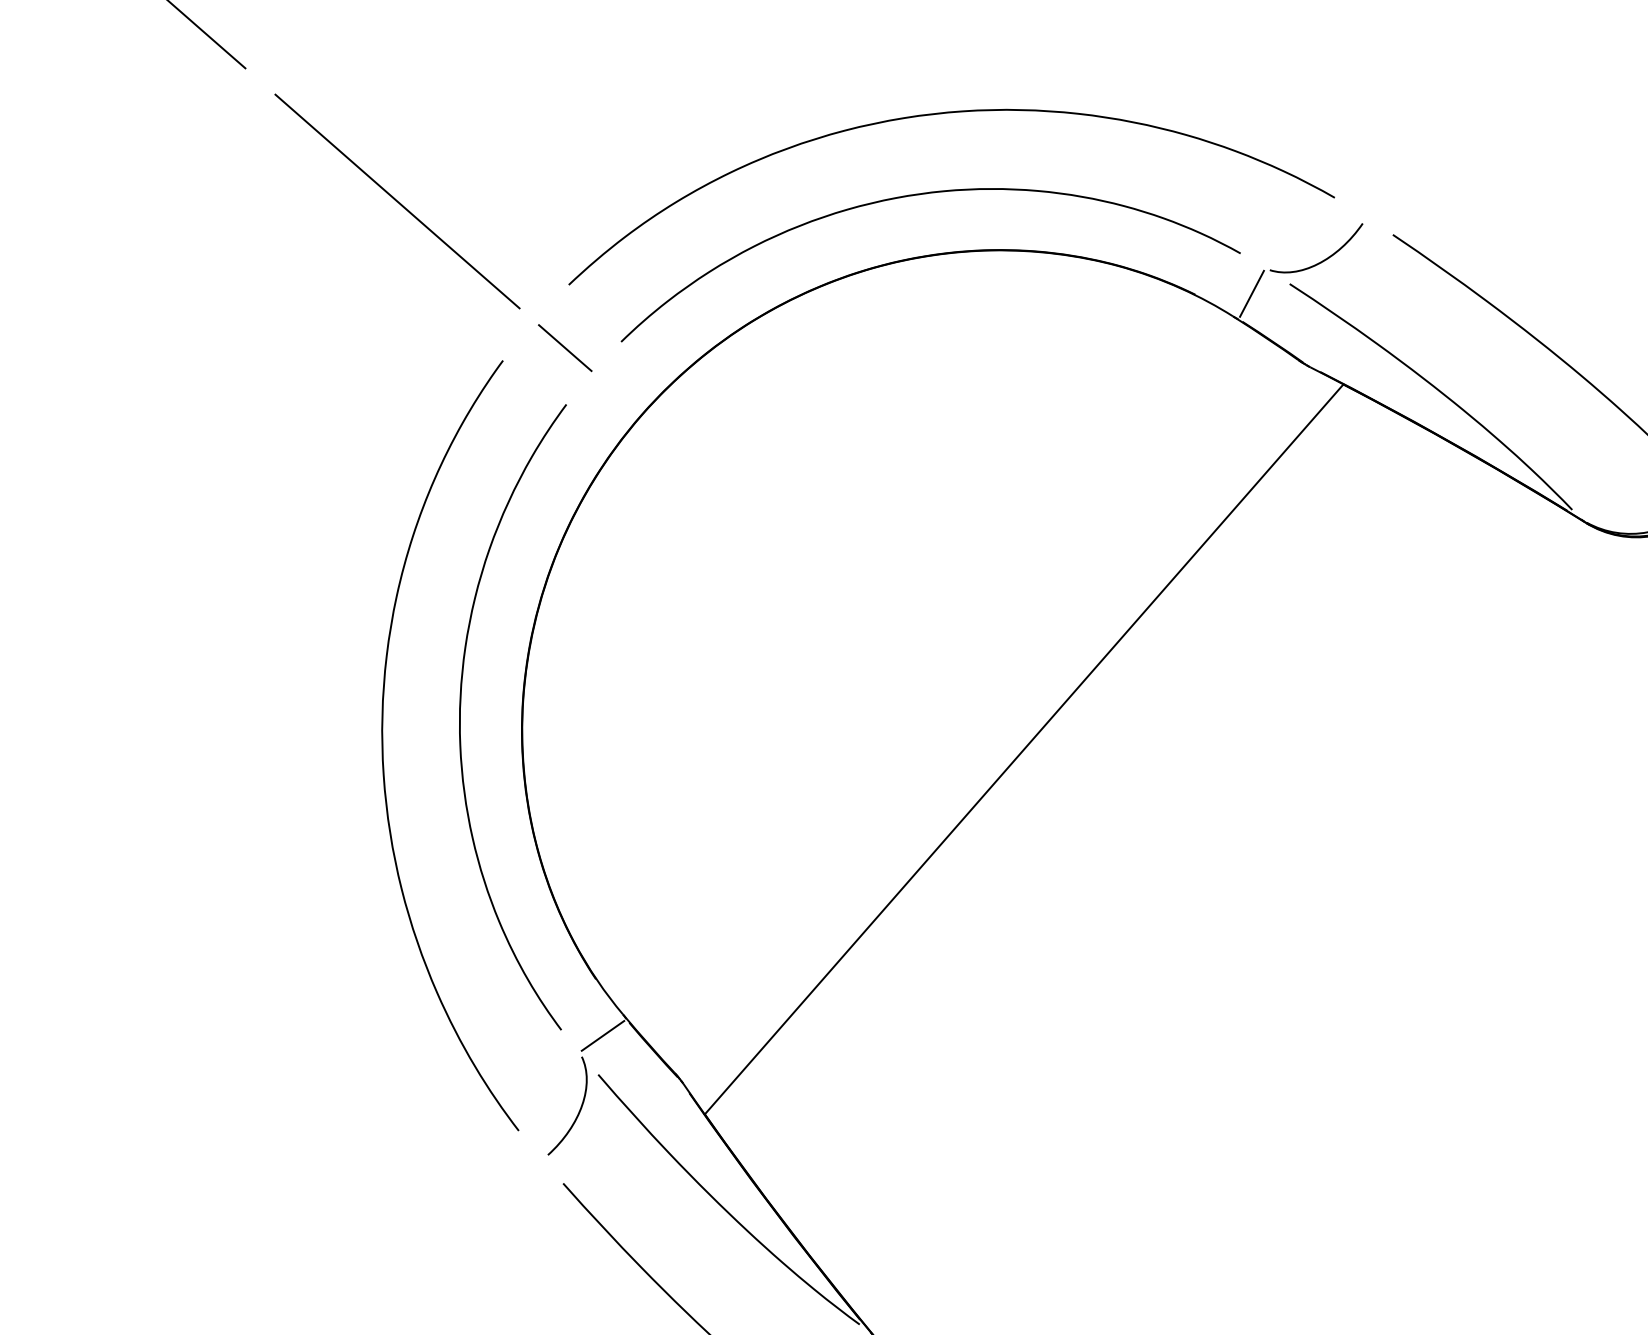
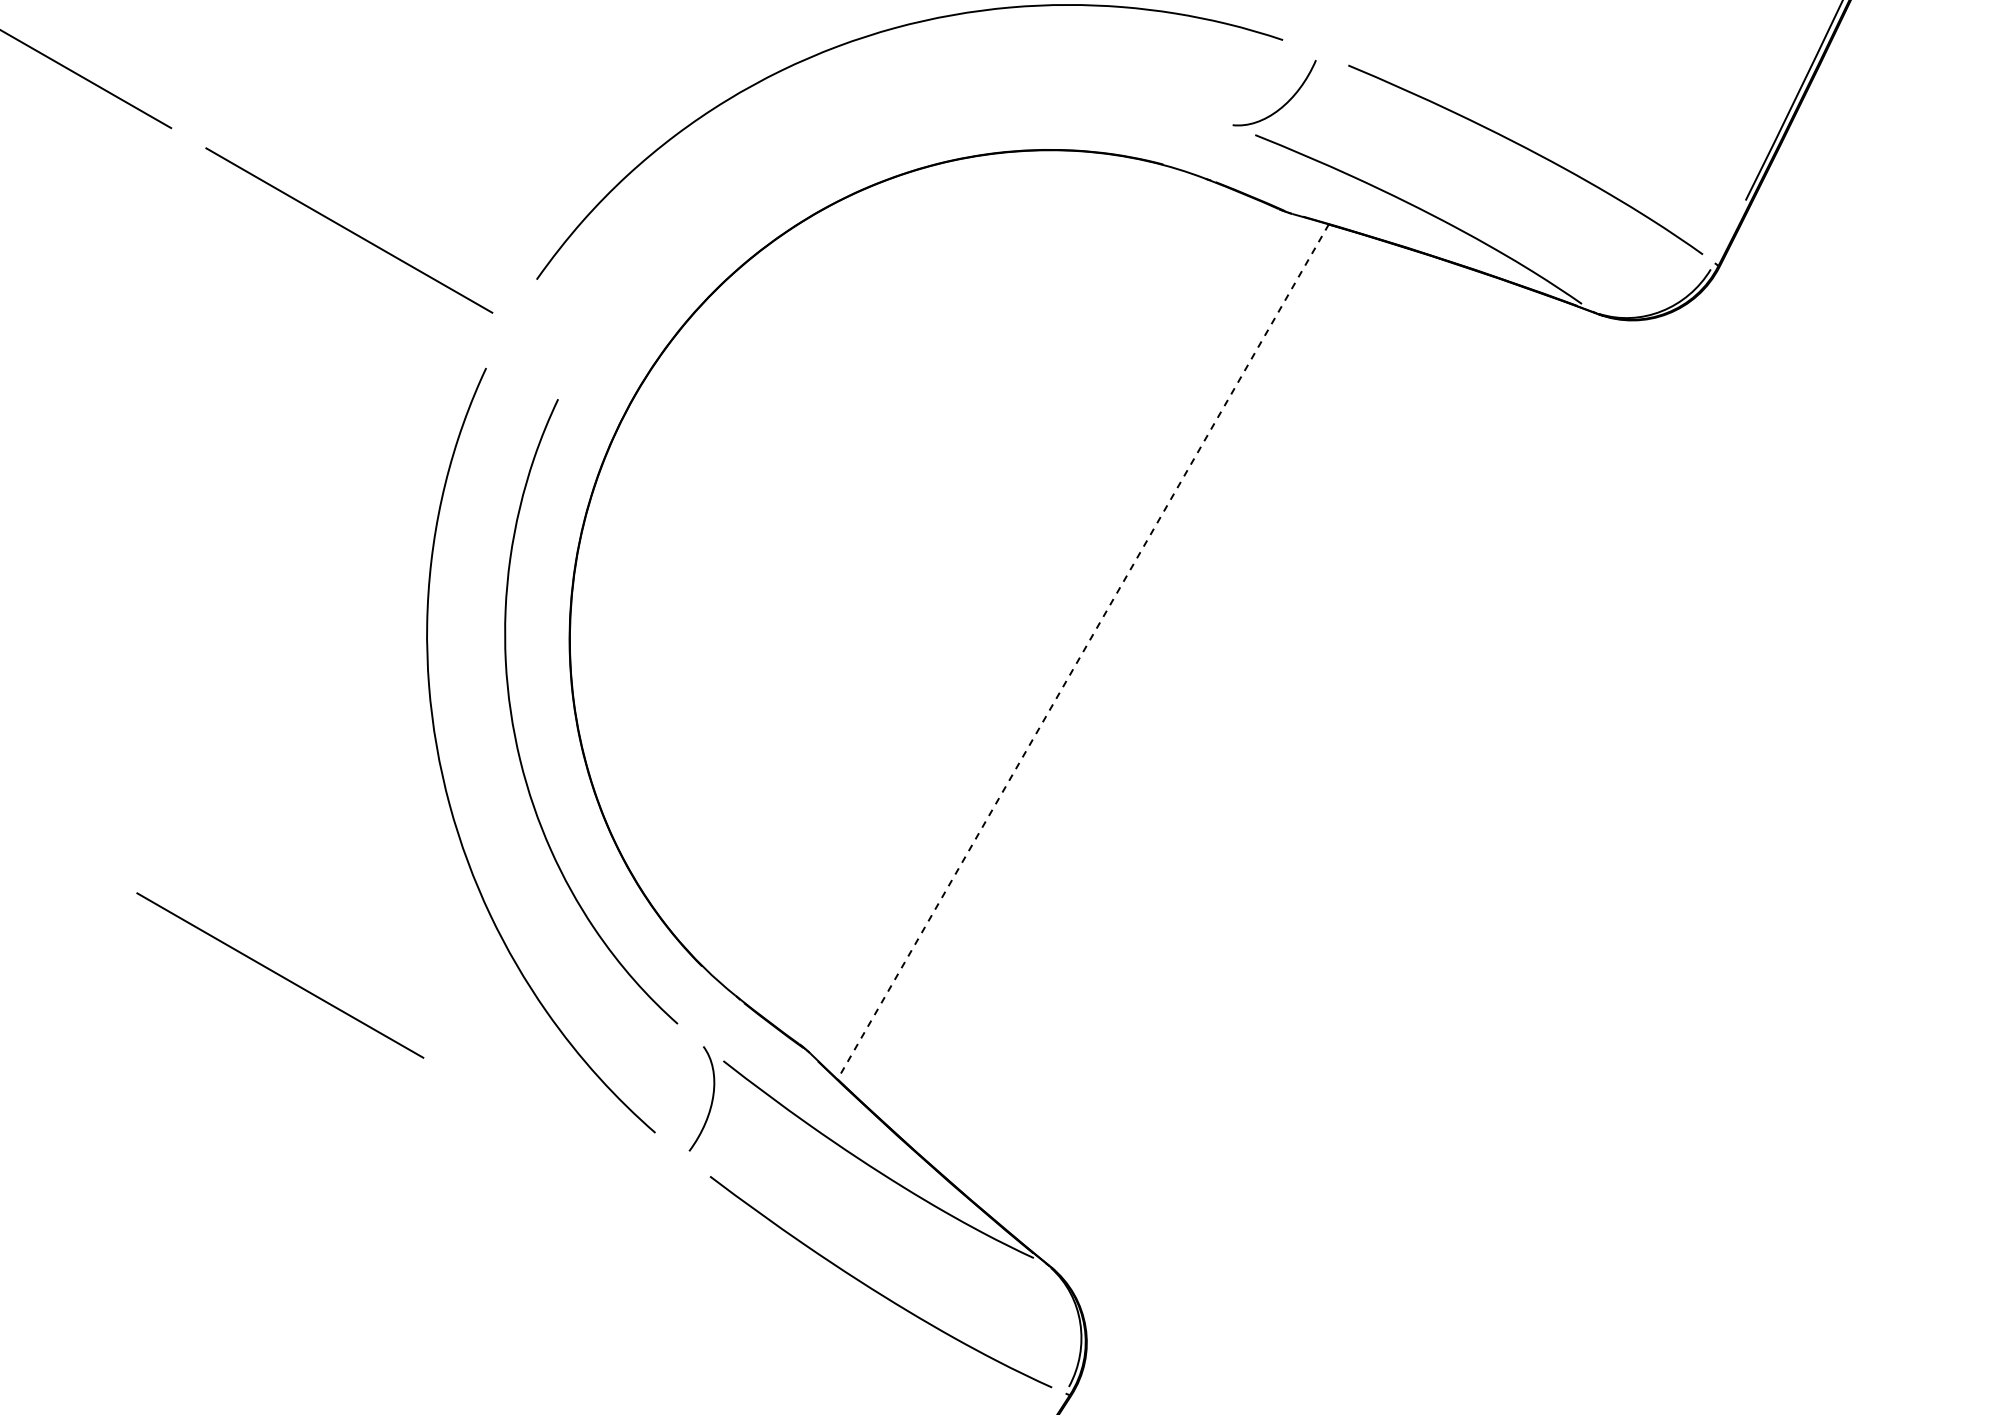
curve: (922, 195) -> (871, 119), removed
line: (1251, 293) -> (1219, 152), removed
line: (565, 347) -> (545, 342), removed
line: (1023, 749) -> (1082, 652), solid -> dashed
line: (187, 906) -> (280, 975), added
line: (603, 1035) -> (720, 1021), removed

